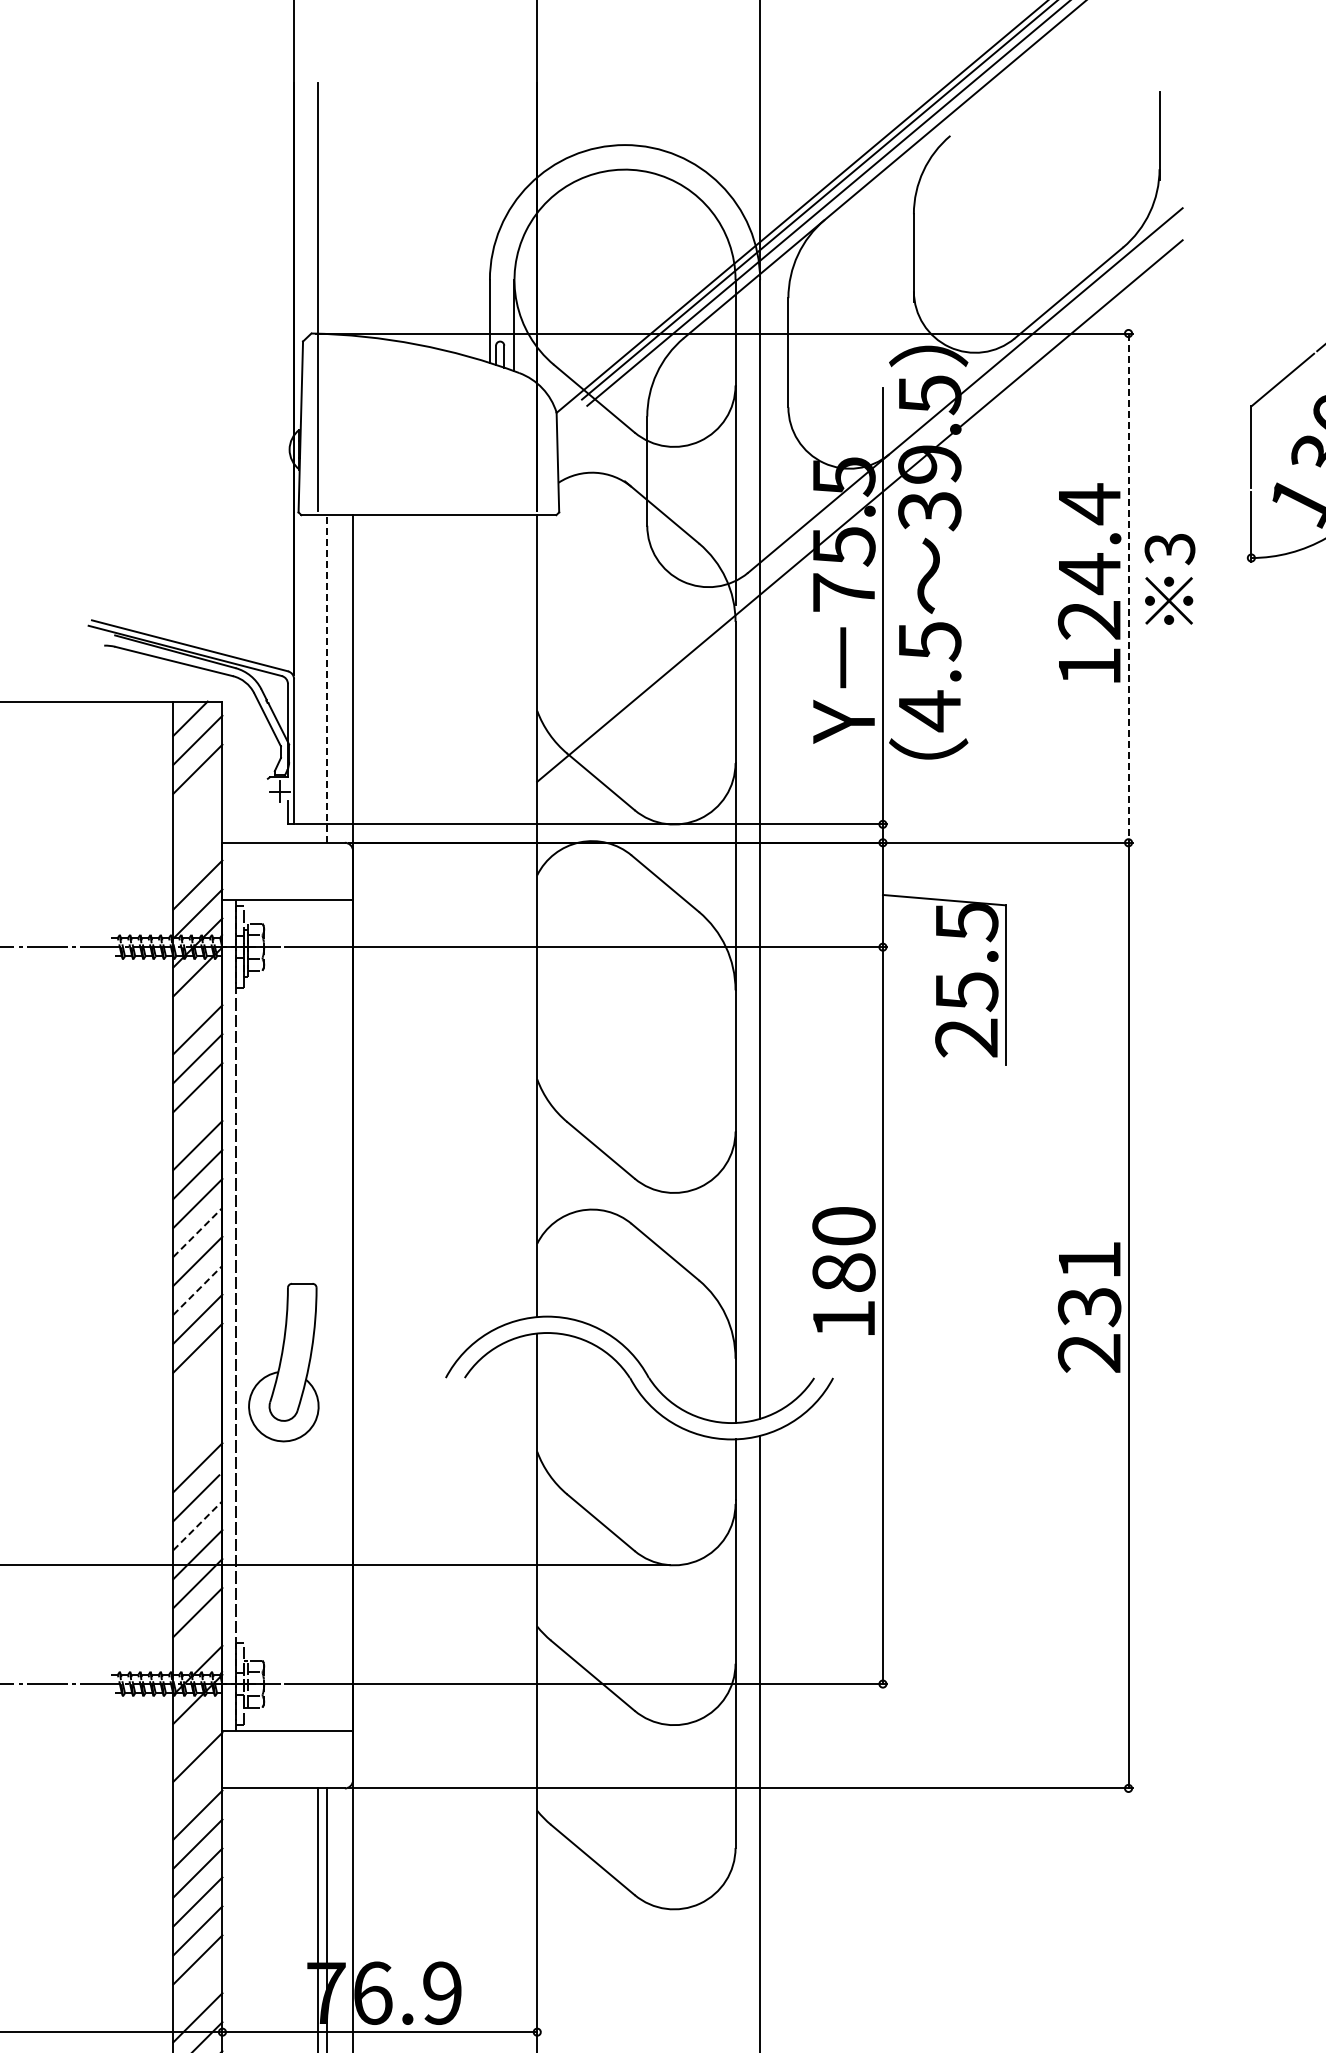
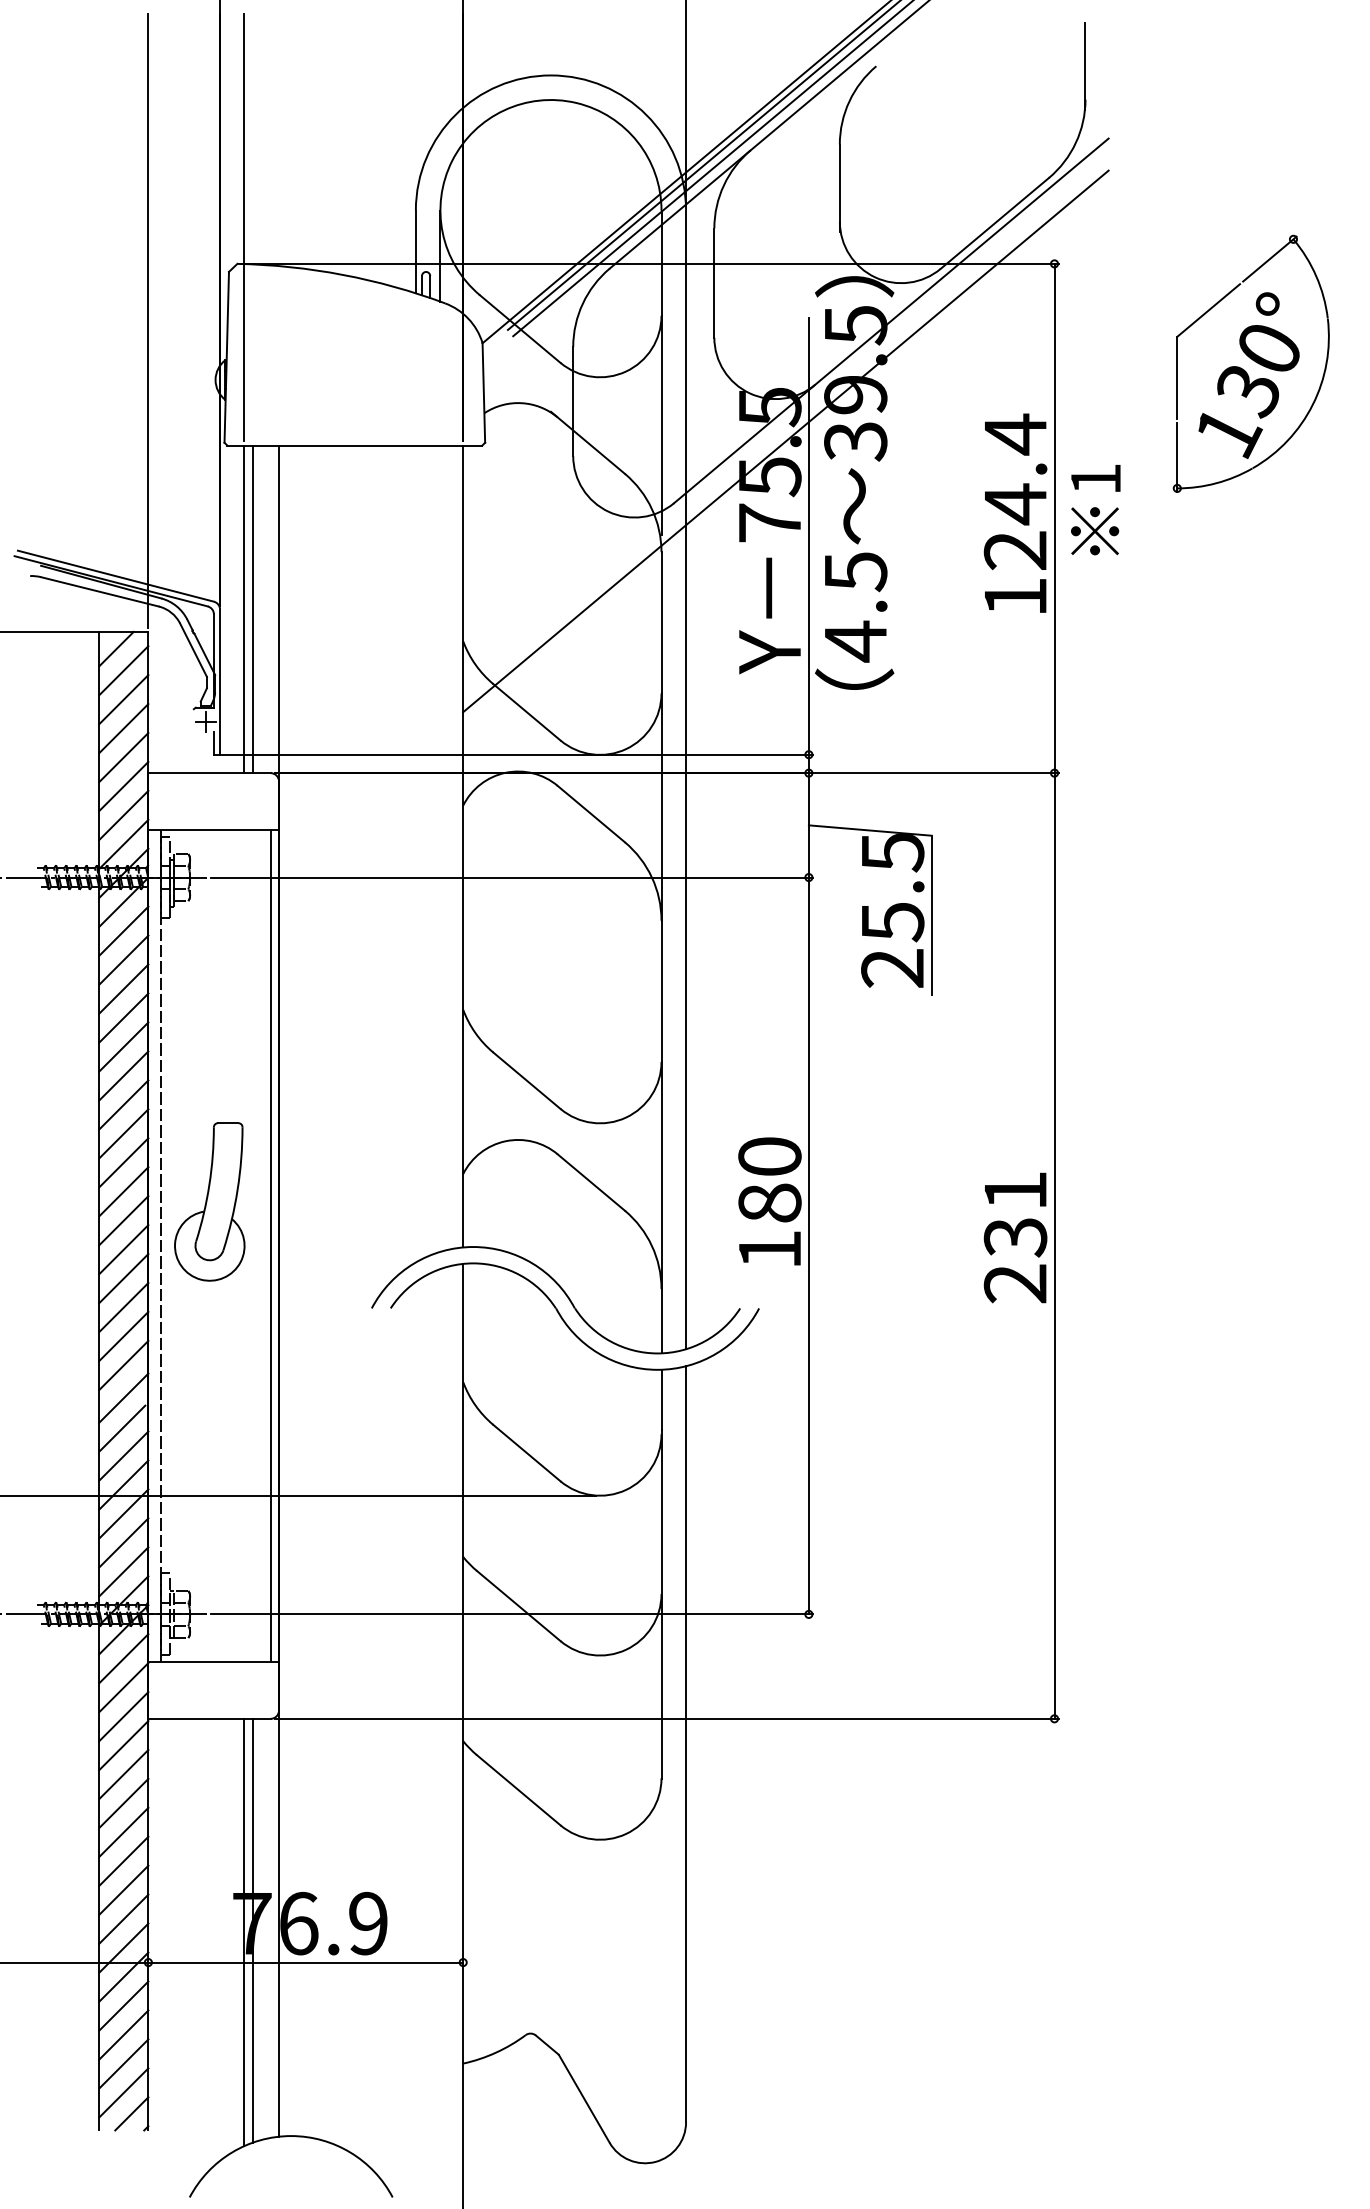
line: (222, 390) -> (148, 320), added
text: (1169, 549) -> (1095, 479), 3 -> 1
line: (1128, 588) -> (1054, 518), dashed -> solid
line: (317, 679) -> (243, 609), added
line: (326, 679) -> (252, 609), dashed -> solid
line: (197, 798) -> (123, 728), added
line: (197, 827) -> (123, 757), added
line: (197, 856) -> (123, 786), added
line: (197, 1000) -> (123, 930), added
line: (197, 1116) -> (123, 1046), added
line: (197, 1232) -> (123, 1162), dashed -> solid
line: (197, 1290) -> (123, 1220), dashed -> solid
line: (345, 1315) -> (271, 1245), added
part: (283, 1362) -> (209, 1201), moved
line: (197, 1377) -> (123, 1307), added
line: (197, 1406) -> (123, 1336), added
line: (197, 1435) -> (123, 1365), added
line: (197, 1526) -> (123, 1456), dashed -> solid
line: (197, 1641) -> (123, 1571), added
line: (197, 1728) -> (123, 1658), added
line: (197, 1786) -> (123, 1716), added
line: (197, 1988) -> (123, 1918), added

